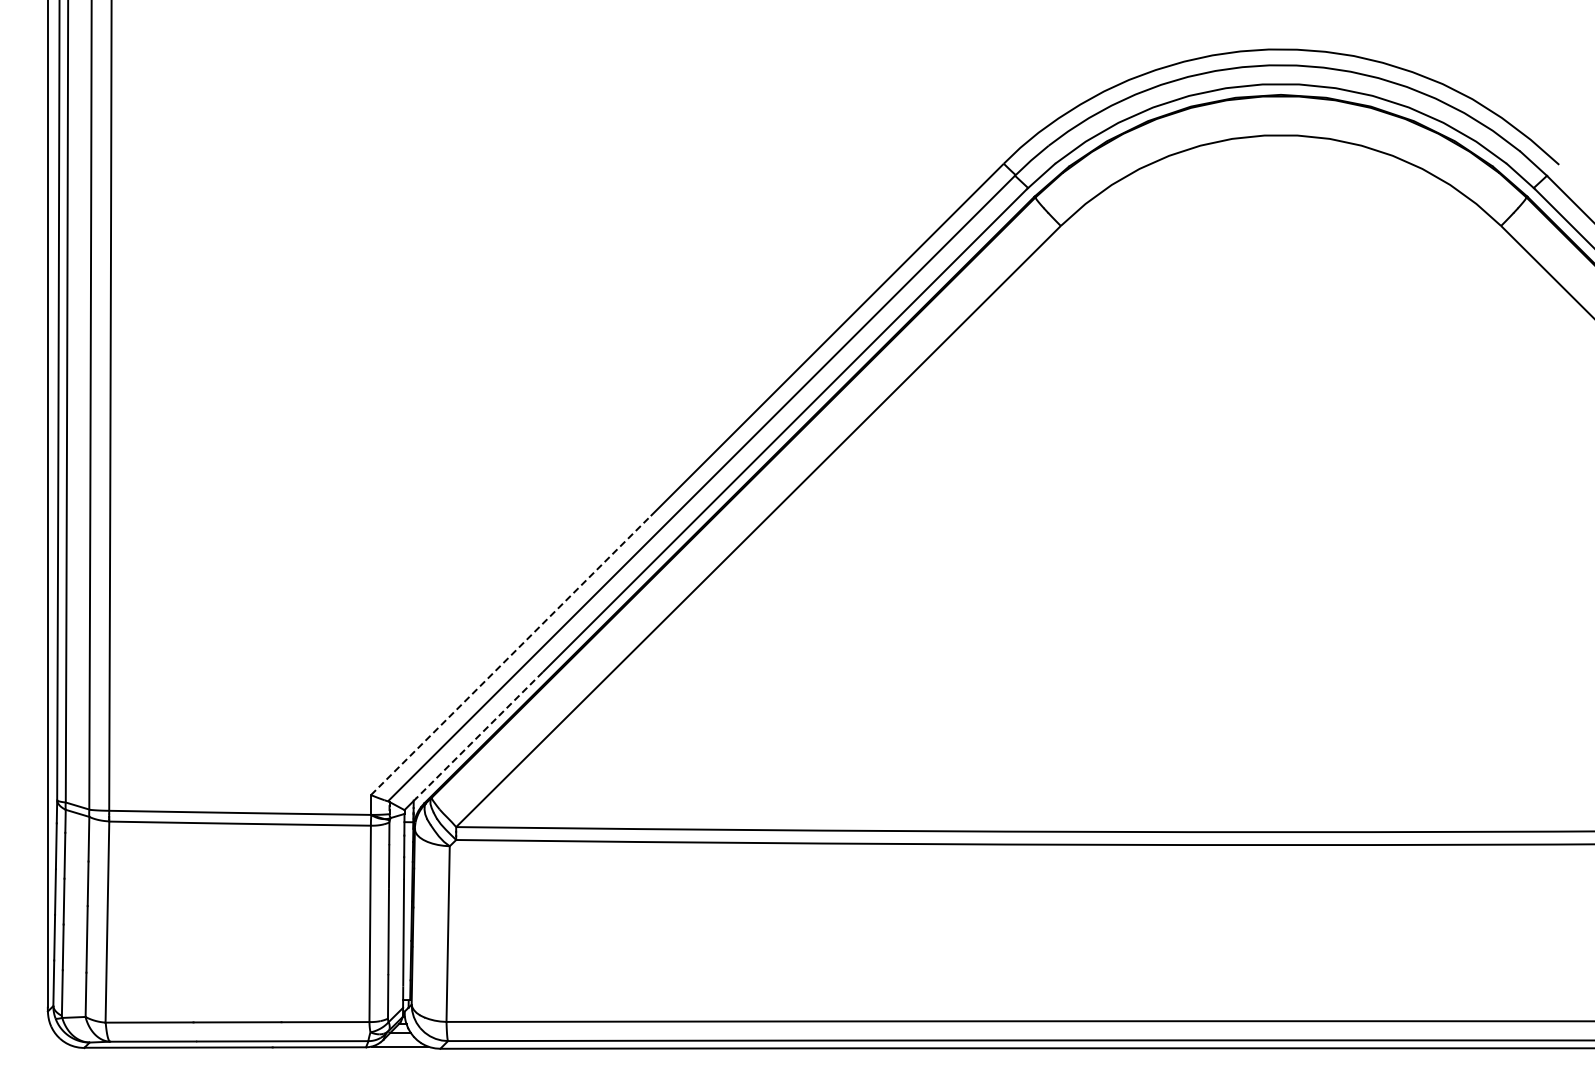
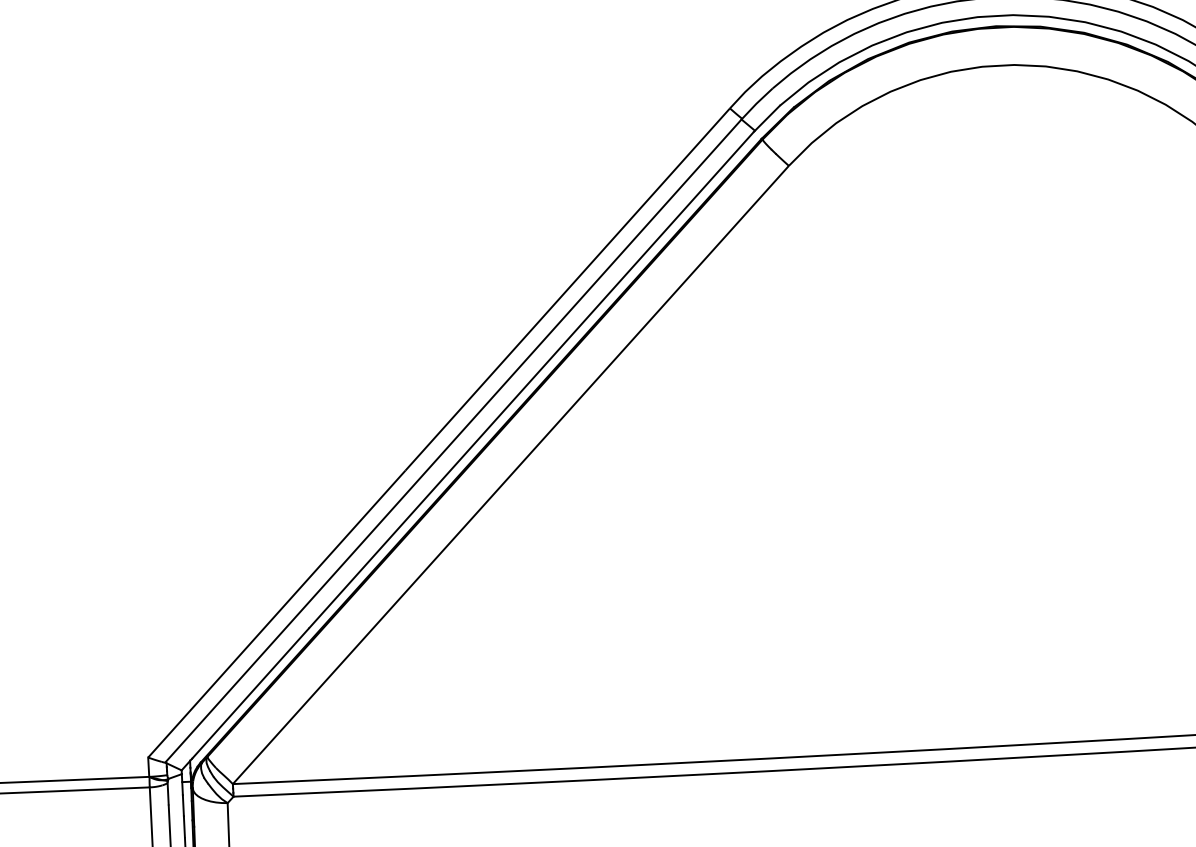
line: (511, 655) -> (277, 614), dashed -> solid
line: (479, 735) -> (250, 693), dashed -> solid

